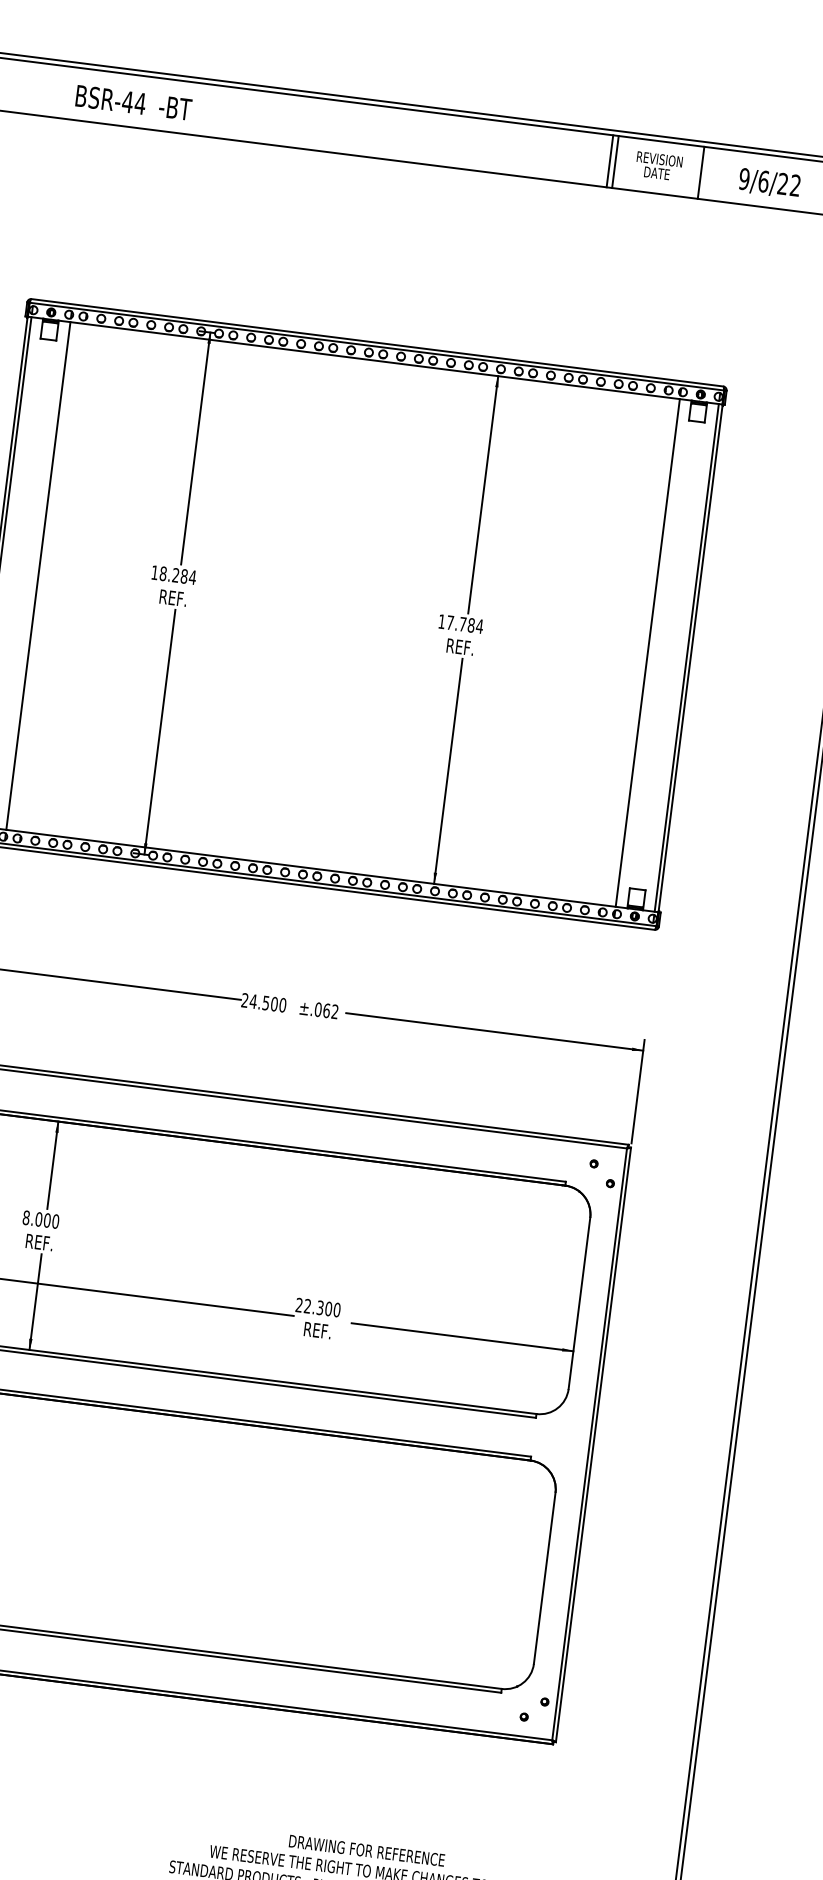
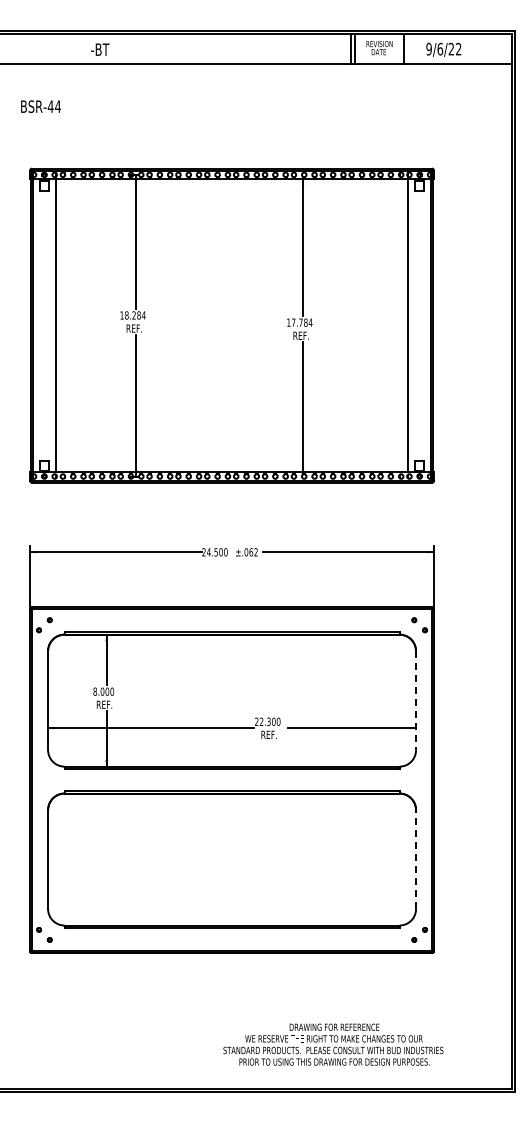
text: (110, 99) -> (40, 106), moved
line: (580, 1303) -> (416, 700), solid -> dashed
line: (545, 1578) -> (416, 859), solid -> dashed

